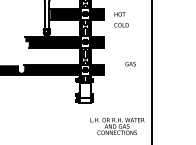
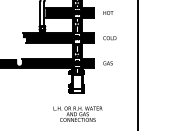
text: (121, 25) -> (109, 38), moved
text: (130, 63) -> (107, 62), moved
text: (117, 126) -> (78, 114), moved

